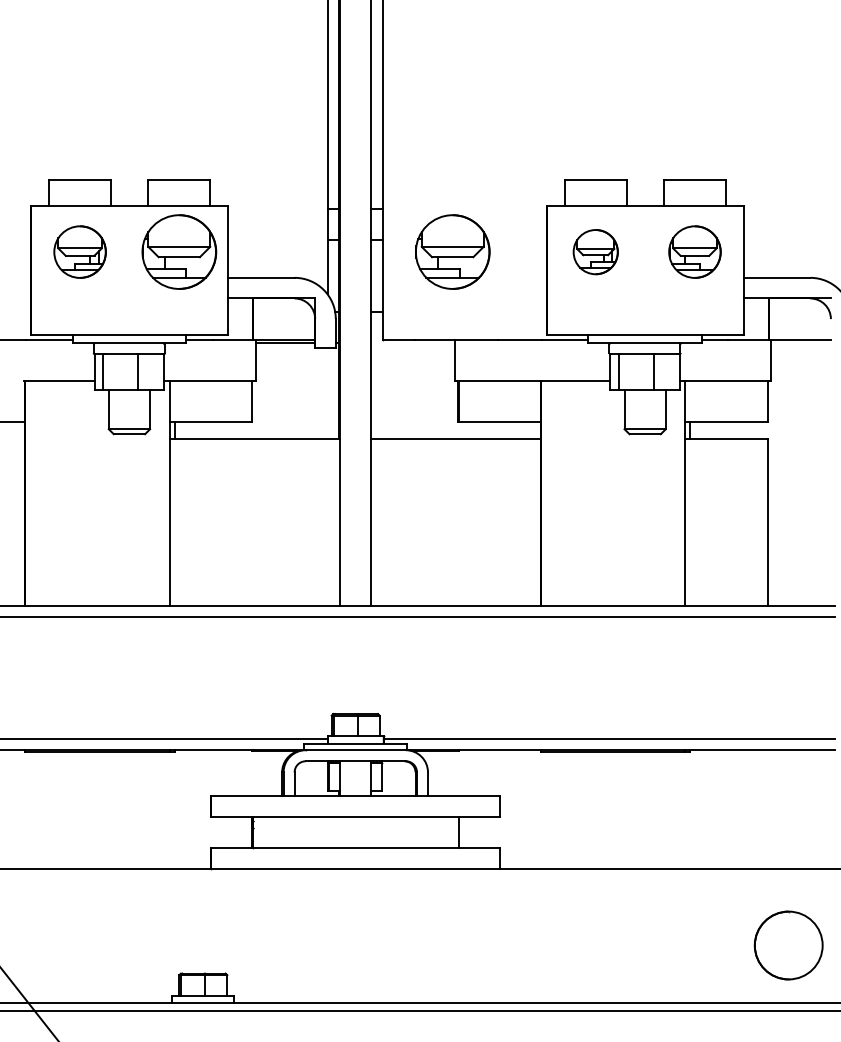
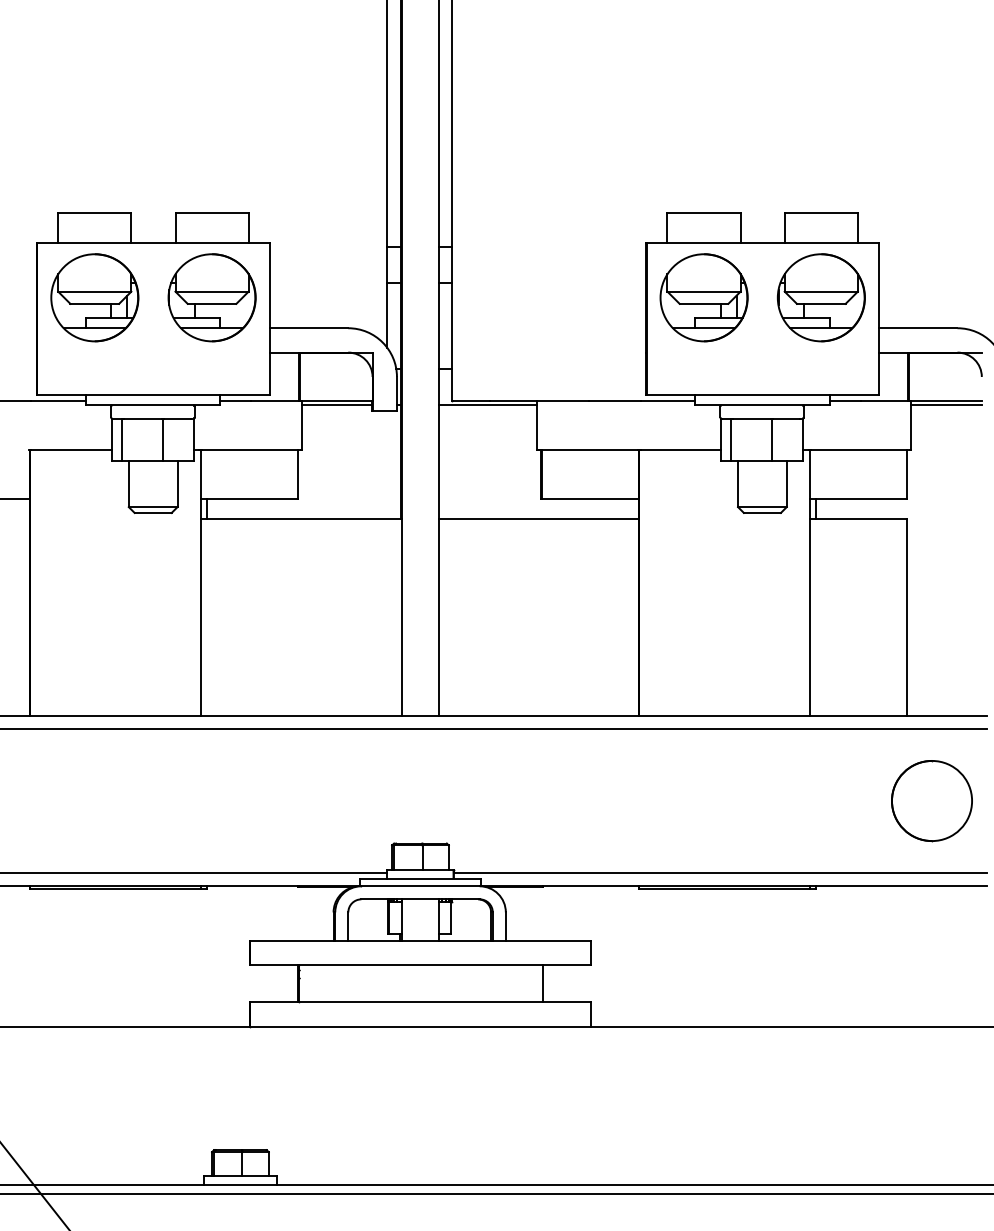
part: (79, 251) -> (94, 297), size x1.43
part: (452, 251) -> (534, 297), removed
part: (595, 251) -> (703, 297), size x1.67
part: (694, 251) -> (820, 297), size x1.43
line: (412, 343) -> (487, 405), added
line: (801, 343) -> (946, 405), added
part: (788, 945) -> (931, 801), moved

